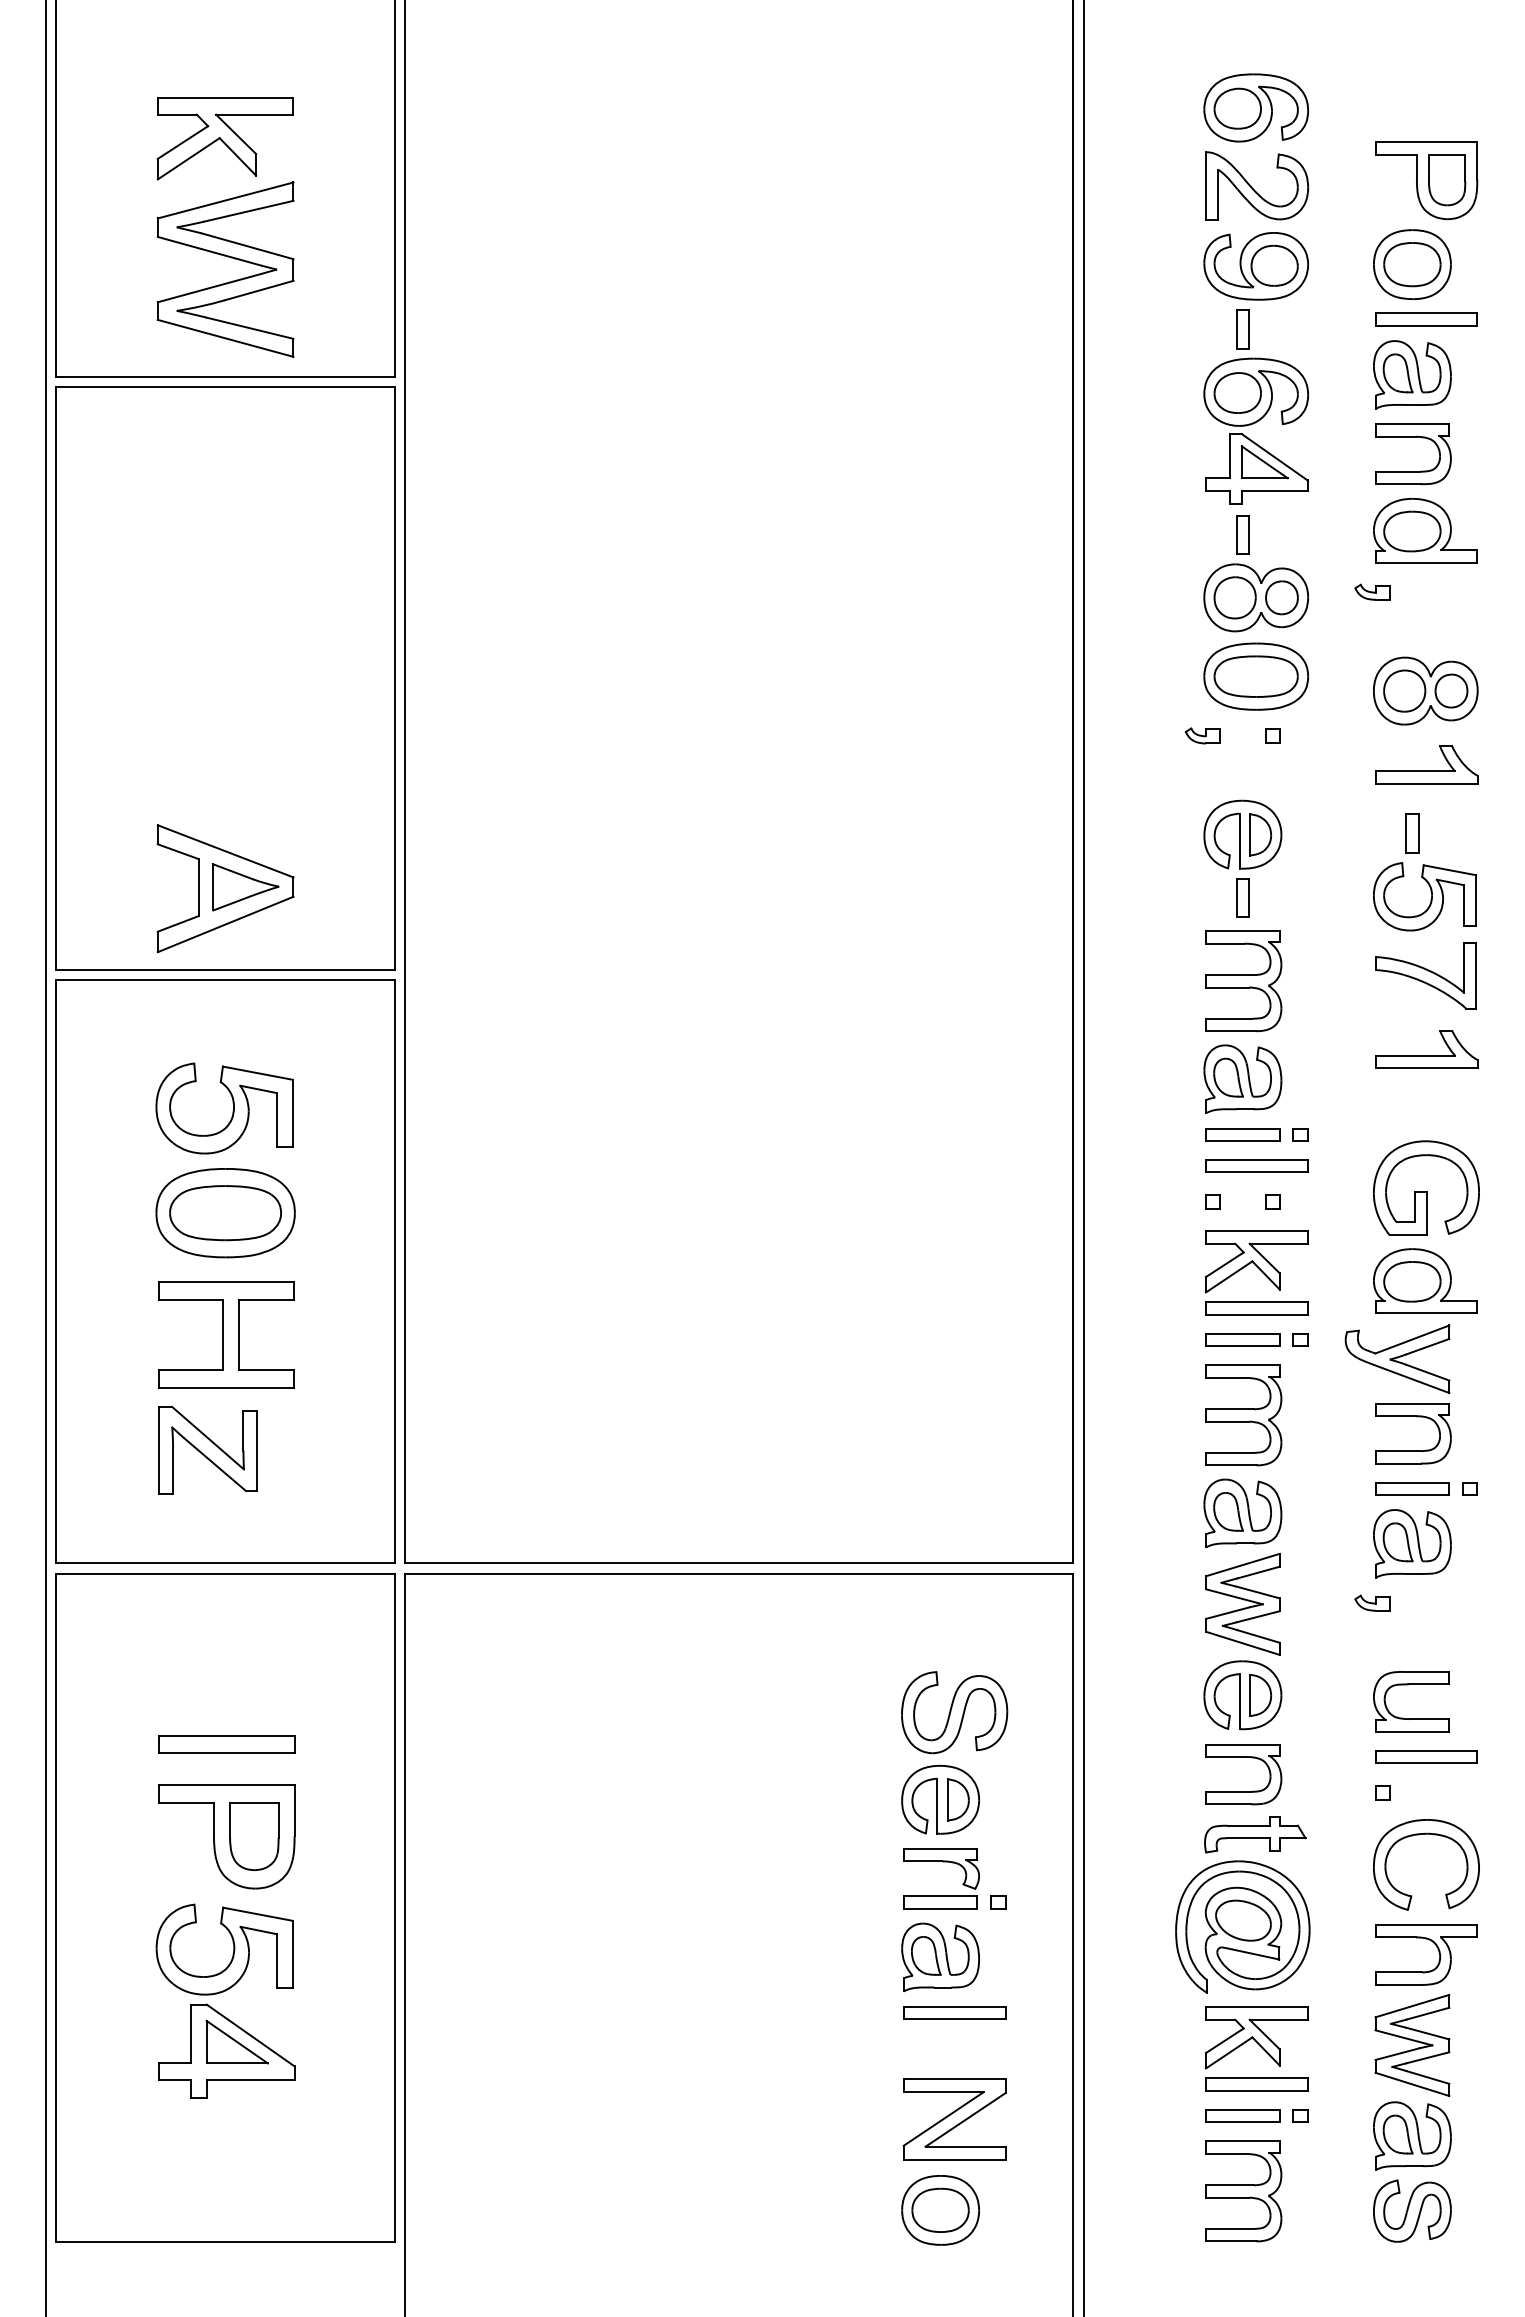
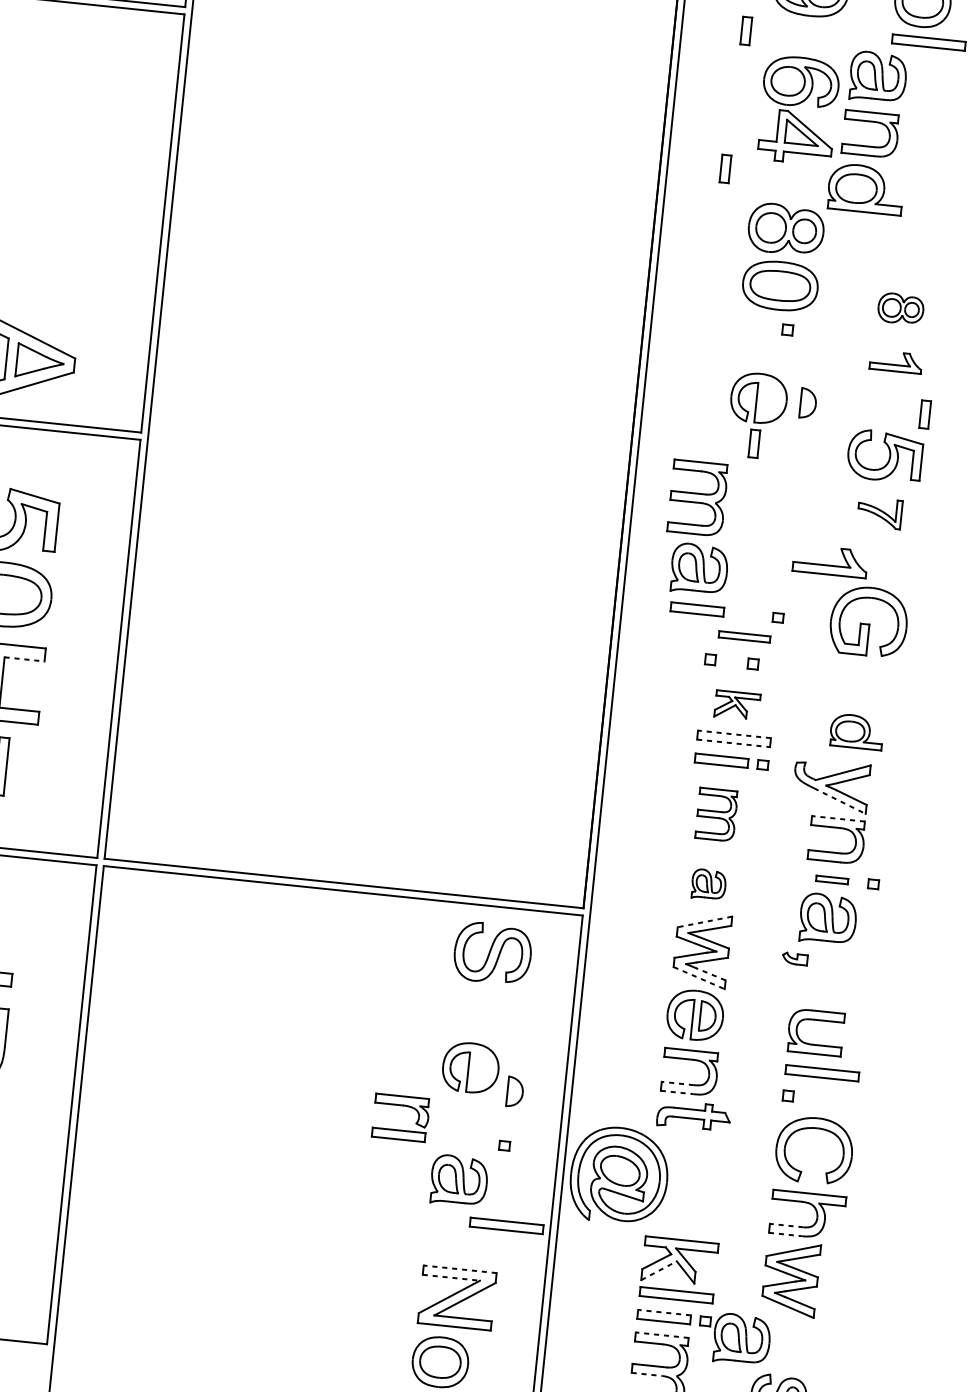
part: (1242, 329) -> (746, 30), moved
part: (1412, 374) -> (878, 77), moved
part: (1413, 437) -> (872, 122), moved
part: (1425, 530) -> (865, 188), moved
part: (1242, 534) -> (725, 168), moved
part: (1372, 591) -> (870, 233), removed
part: (1425, 690) -> (900, 308), size x0.6
part: (1202, 735) -> (737, 324), removed
part: (1426, 764) -> (895, 361), size x0.7
part: (1412, 833) -> (925, 414), moved
part: (1260, 834) -> (808, 403), moved
part: (1425, 975) -> (879, 512), size x0.6
part: (1243, 981) -> (697, 498), moved
part: (1426, 1049) -> (830, 561), moved
part: (1242, 1078) -> (699, 568), moved
part: (1242, 1134) -> (697, 609), moved
part: (1256, 1165) -> (744, 636), size x0.7
part: (1426, 1187) -> (869, 621), moved
part: (1256, 1261) -> (737, 705), size x0.6
part: (1425, 1280) -> (857, 731), size x0.7
line: (266, 1299) -> (24, 659), solid -> dashed
line: (1256, 1302) -> (734, 734), solid -> dashed
line: (1256, 1314) -> (733, 743), solid -> dashed
line: (1412, 1379) -> (840, 801), solid -> dashed
line: (1412, 1403) -> (838, 818), solid -> dashed
part: (1243, 1415) -> (716, 814), size x0.7
part: (1412, 1488) -> (832, 879), size x0.6
part: (1242, 1512) -> (708, 884), size x0.6
line: (1242, 1565) -> (704, 922), solid -> dashed
line: (1257, 1636) -> (710, 974), solid -> dashed
line: (1242, 1643) -> (698, 978), solid -> dashed
part: (954, 1712) -> (492, 953), moved
line: (1227, 1791) -> (677, 1083), solid -> dashed
part: (958, 1799) -> (515, 1091), moved
line: (1228, 1804) -> (676, 1092), solid -> dashed
part: (942, 1862) -> (403, 1106), moved
part: (1242, 1926) -> (619, 1174), moved
line: (1398, 1972) -> (786, 1225), solid -> dashed
line: (1399, 1984) -> (786, 1234), solid -> dashed
part: (954, 2012) -> (506, 1225), moved
line: (1229, 2052) -> (659, 1270), solid -> dashed
line: (954, 2079) -> (460, 1269), solid -> dashed
line: (943, 2092) -> (451, 1277), solid -> dashed
line: (1242, 2109) -> (664, 1312), solid -> dashed
part: (1412, 2135) -> (742, 1339), moved
line: (1242, 2141) -> (662, 1335), solid -> dashed
line: (1227, 2197) -> (647, 1374), solid -> dashed

